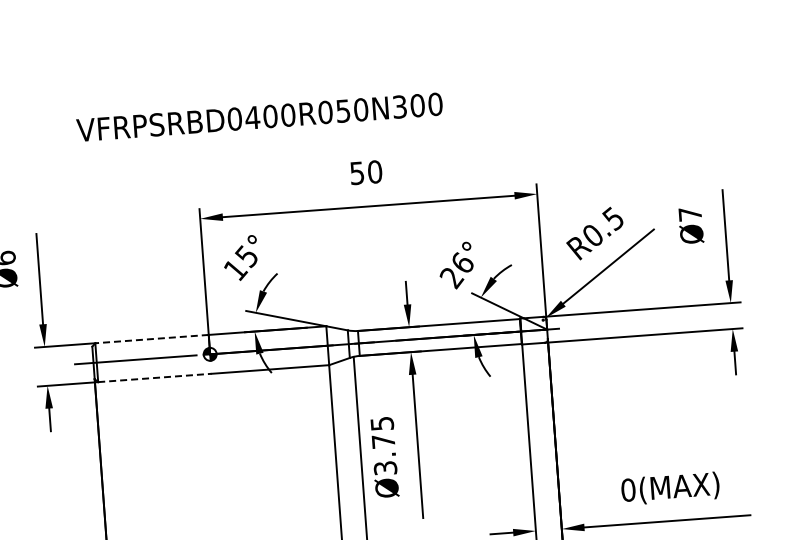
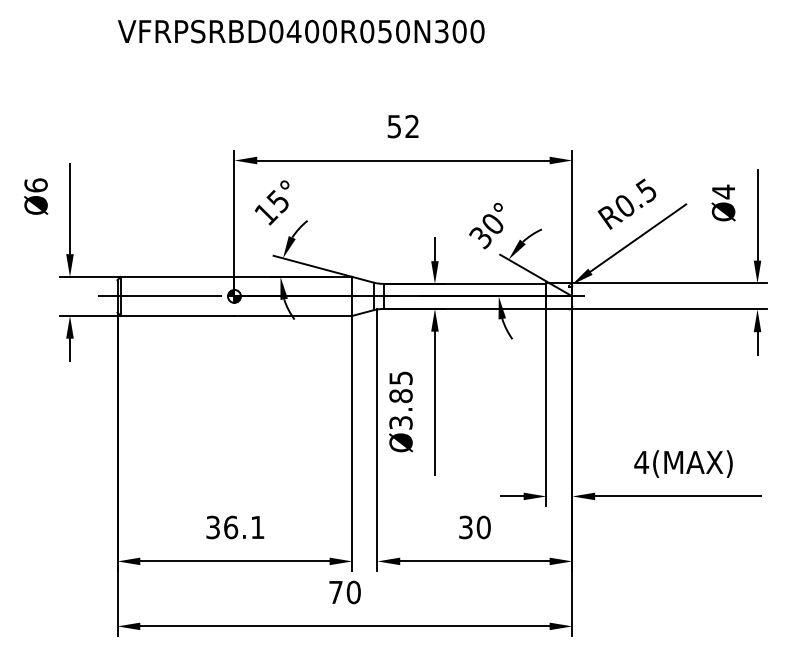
text: (259, 117) -> (301, 31), moved
text: (375, 171) -> (412, 126), 50 -> 52
text: (690, 213) -> (723, 191), Ø7 -> Ø4
text: (456, 270) -> (486, 230), 26° -> 30°
line: (151, 338) -> (177, 276), dashed -> solid
line: (154, 377) -> (177, 315), dashed -> solid
text: (383, 442) -> (400, 396), Ø3.75 -> Ø3.85
text: (628, 490) -> (641, 462), 0(MAX) -> 4(MAX)

